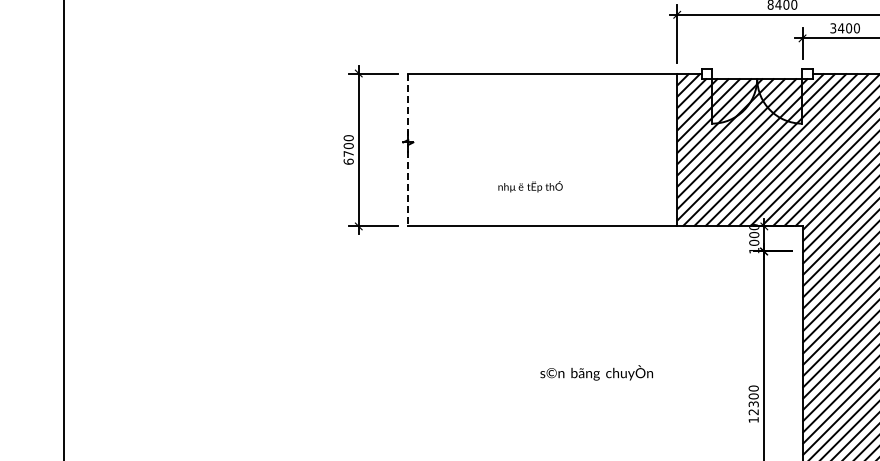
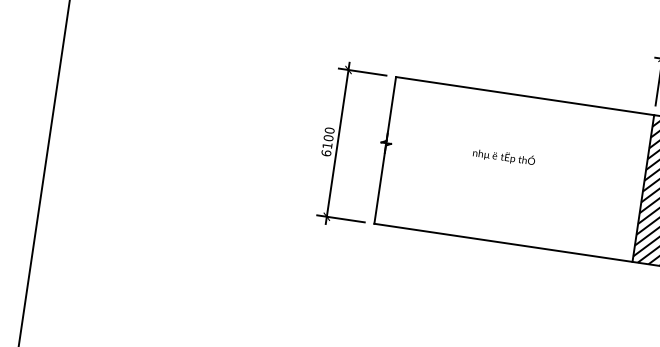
line: (408, 150) -> (385, 150), dashed -> solid
text: (348, 153) -> (327, 145), 6700 -> 6100
text: (530, 186) -> (504, 156), moved

